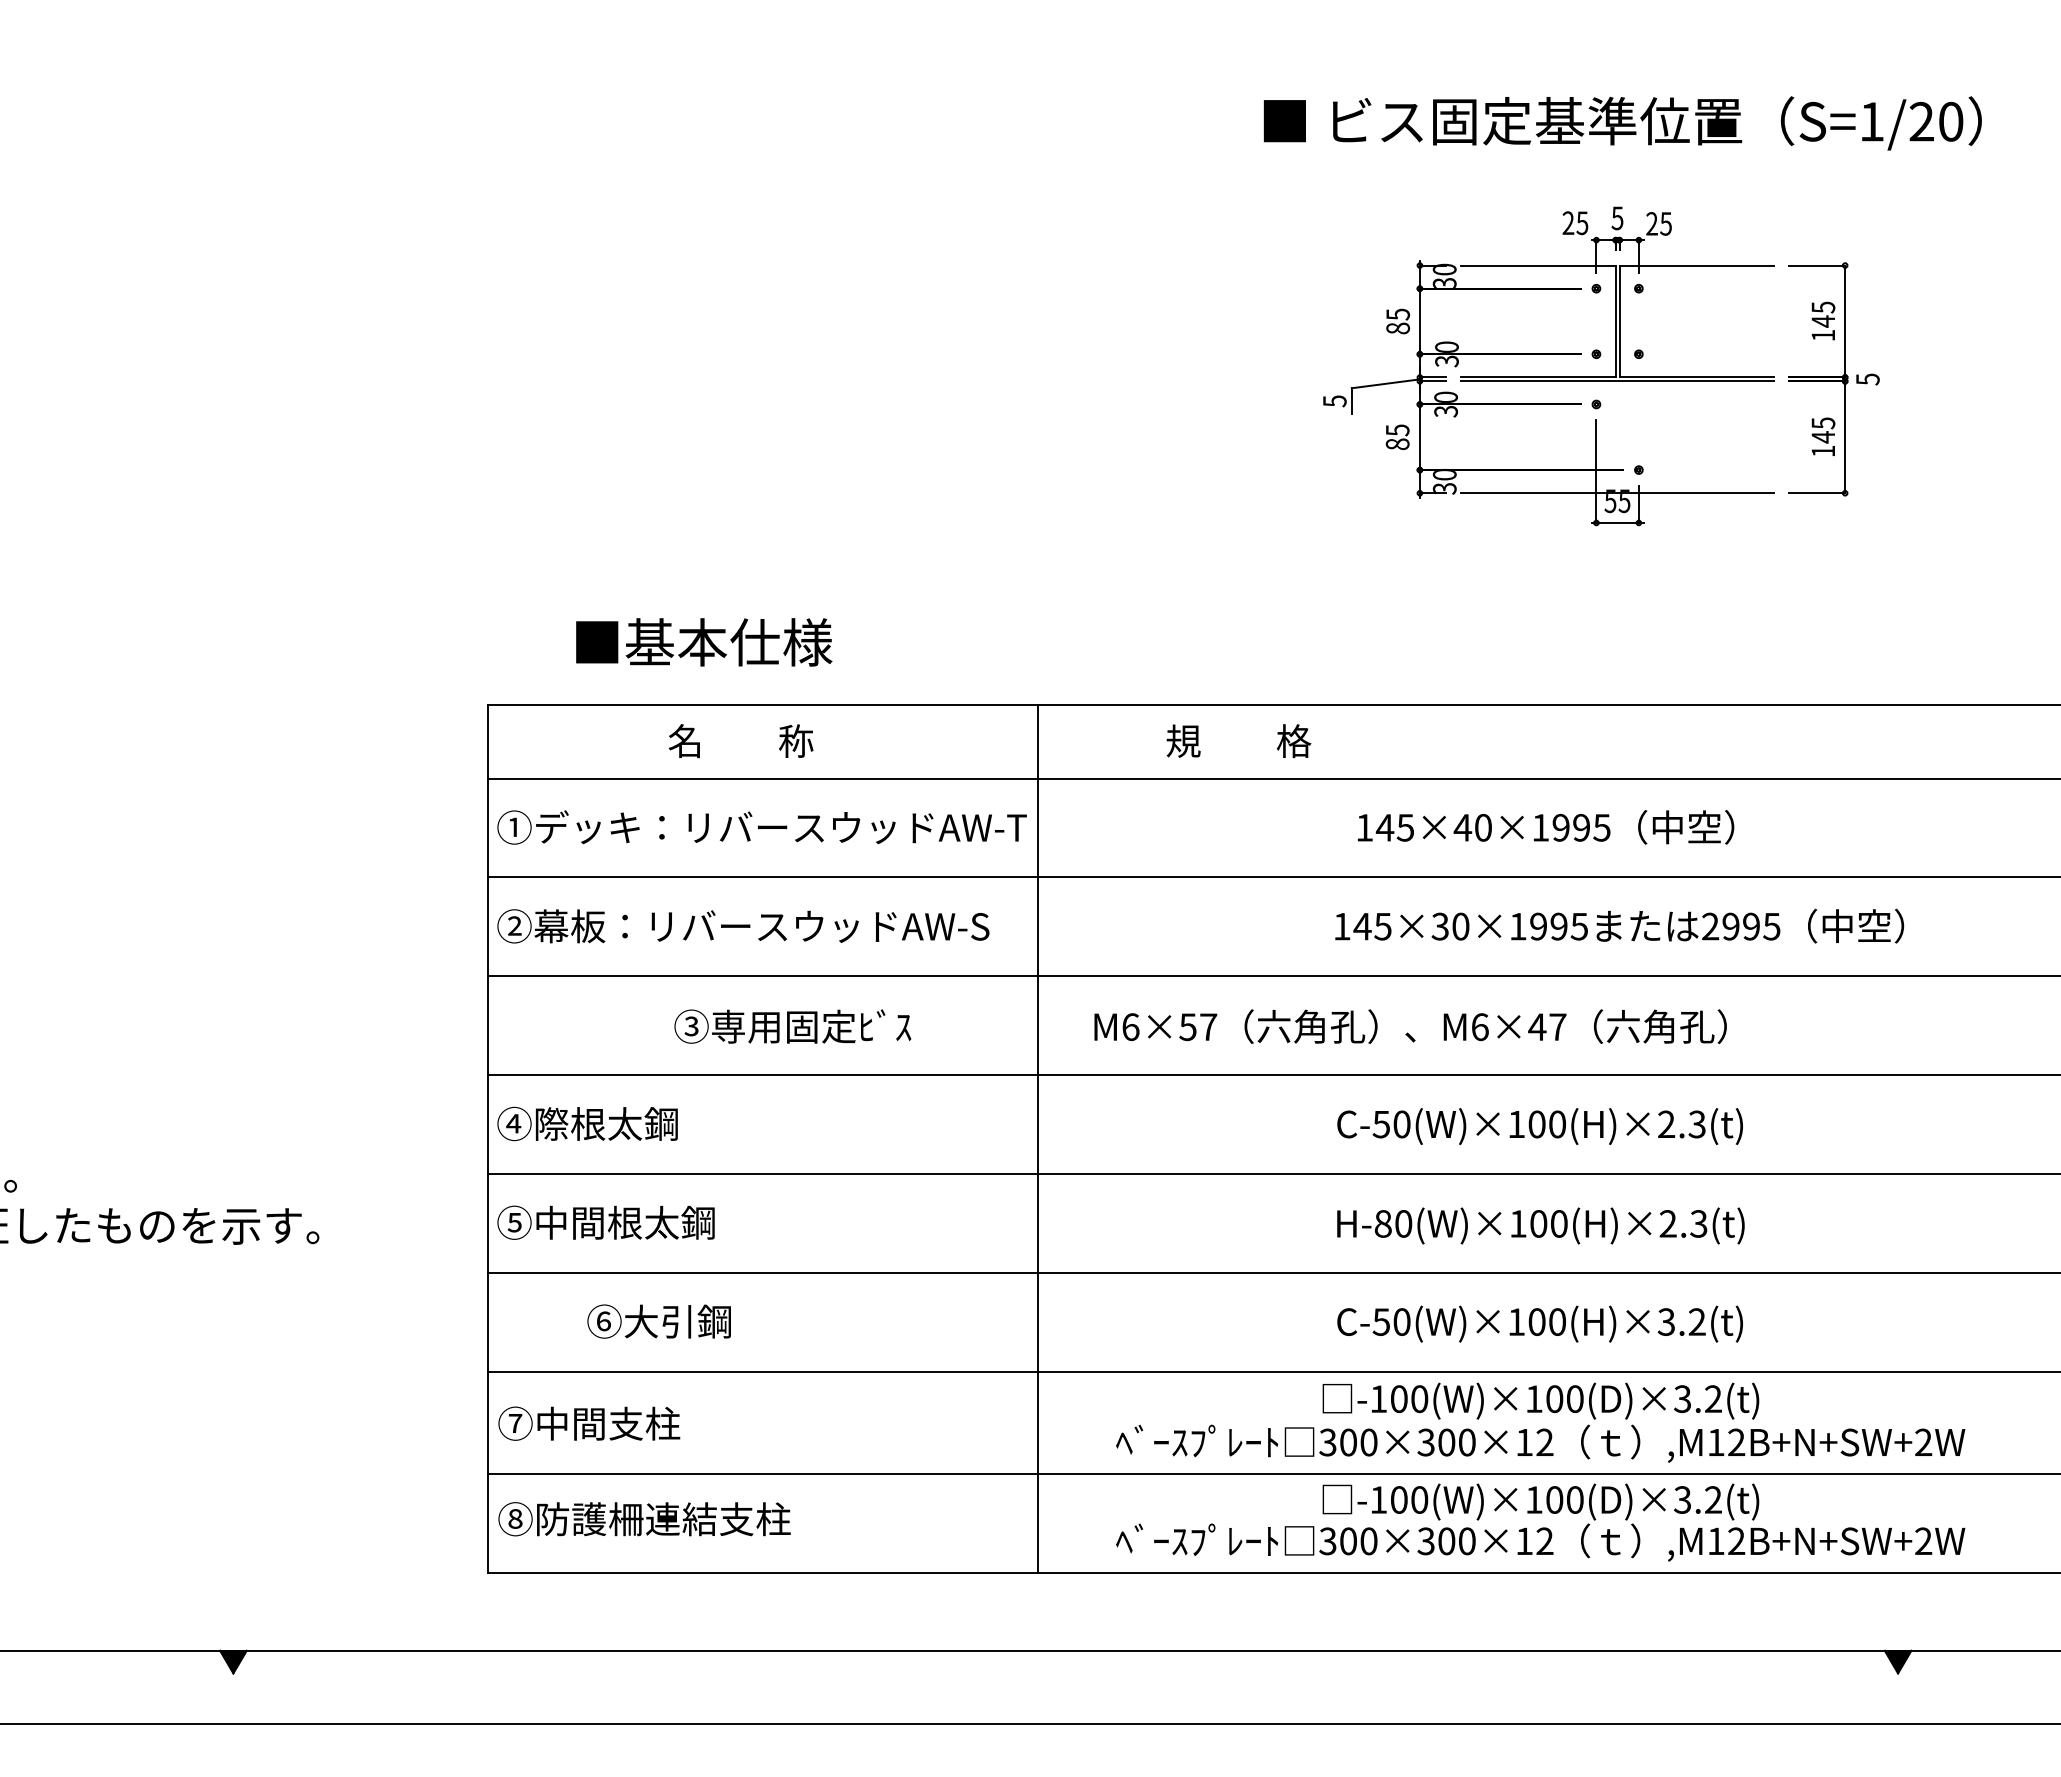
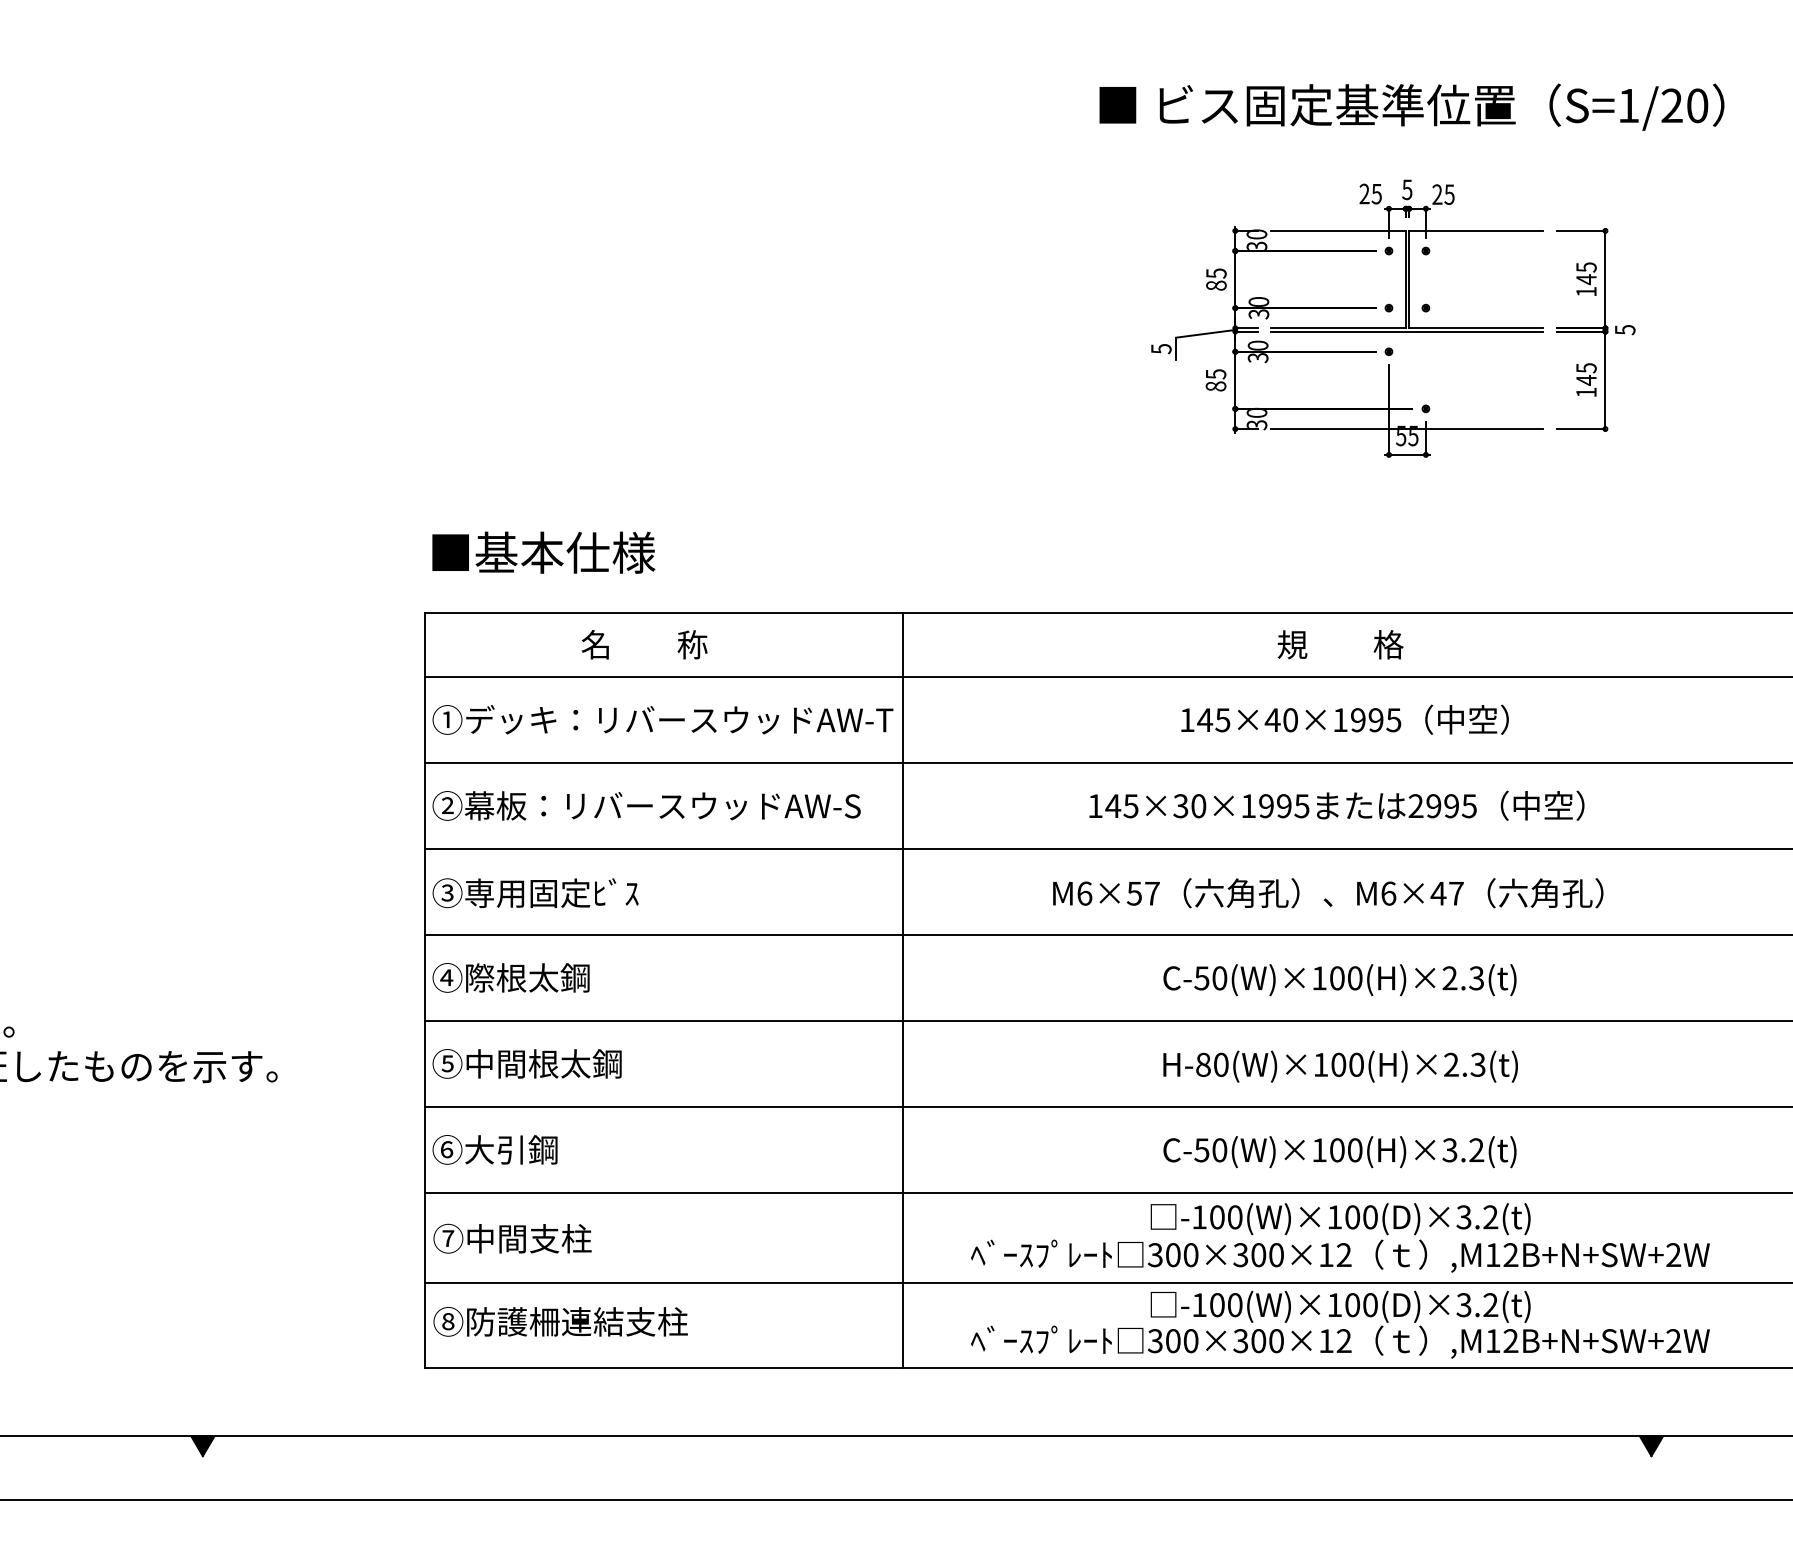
text: (704, 642) -> (544, 552), moved
text: (1238, 740) -> (1340, 644), moved
text: (1619, 925) -> (1336, 805), moved
text: (792, 1026) -> (535, 893), moved
text: (1410, 1026) -> (1328, 893), moved
text: (658, 1321) -> (494, 1149), moved

